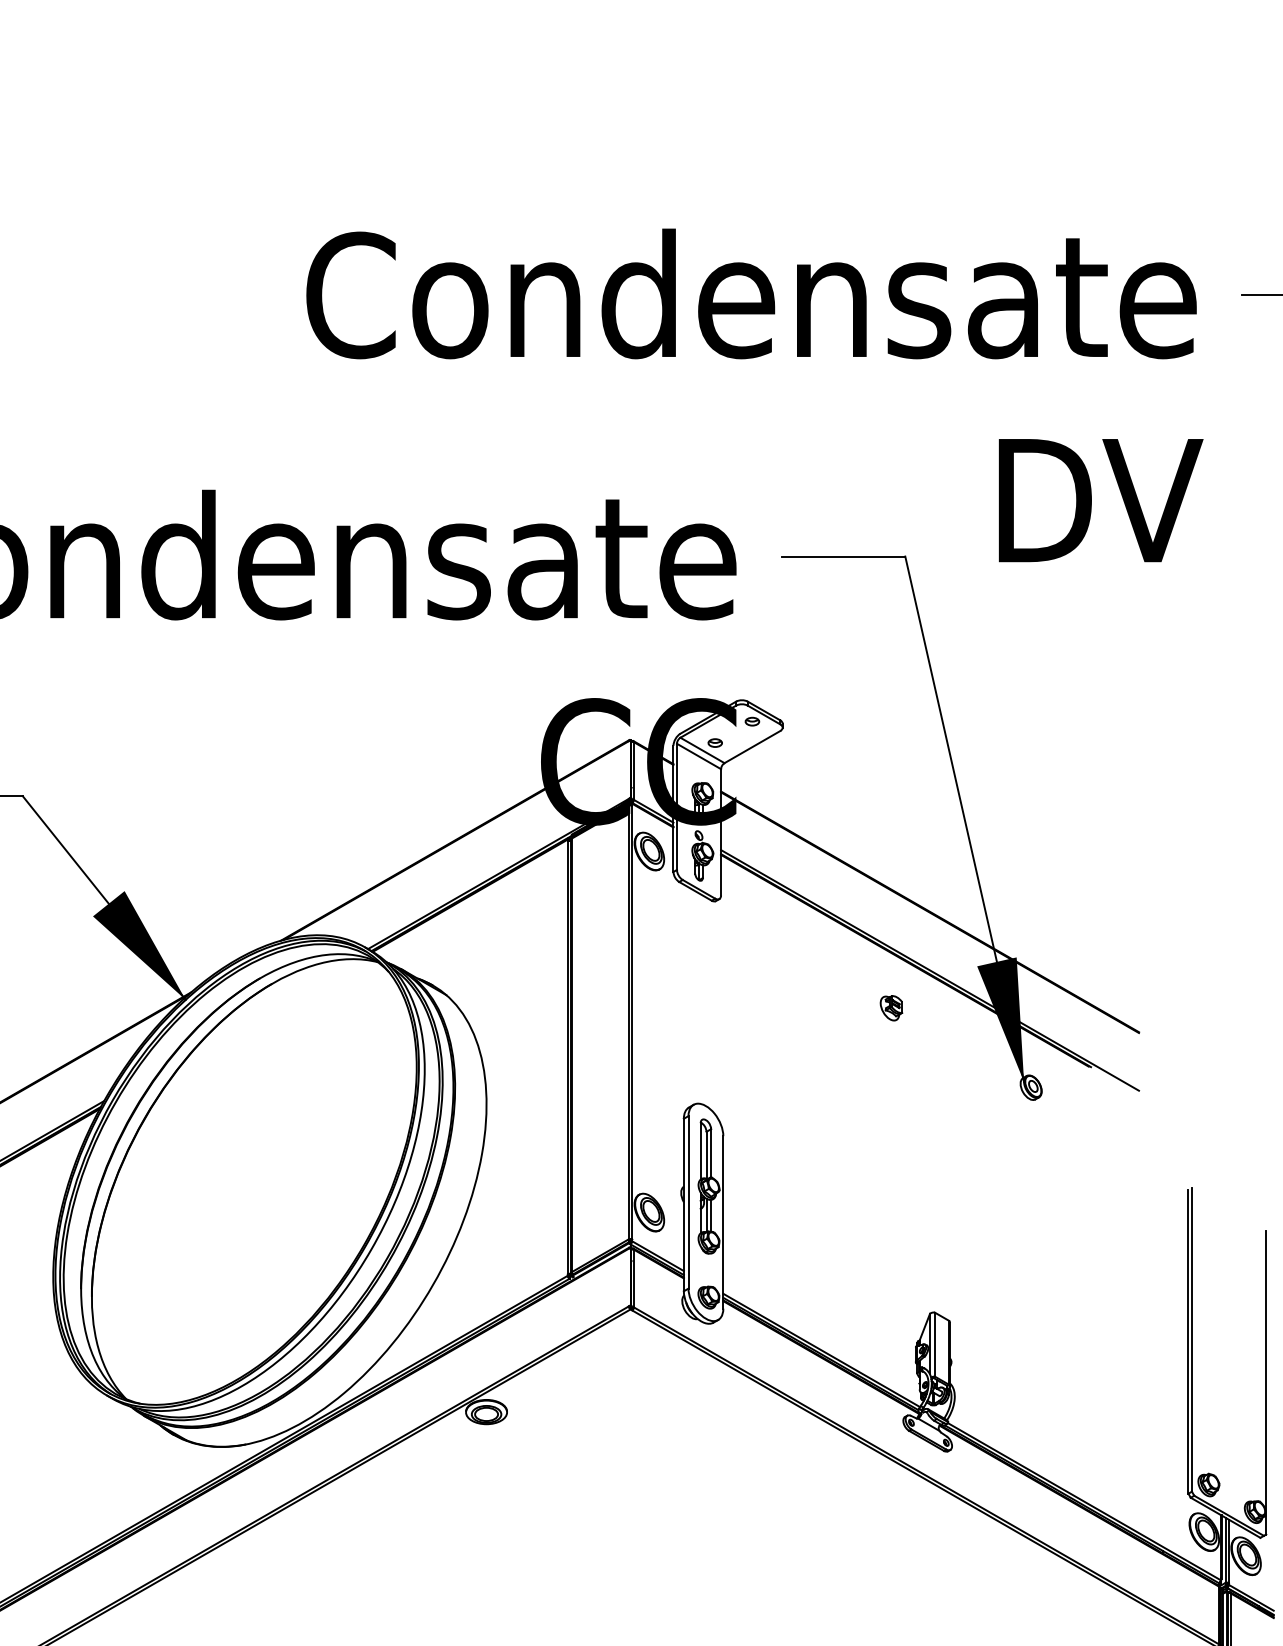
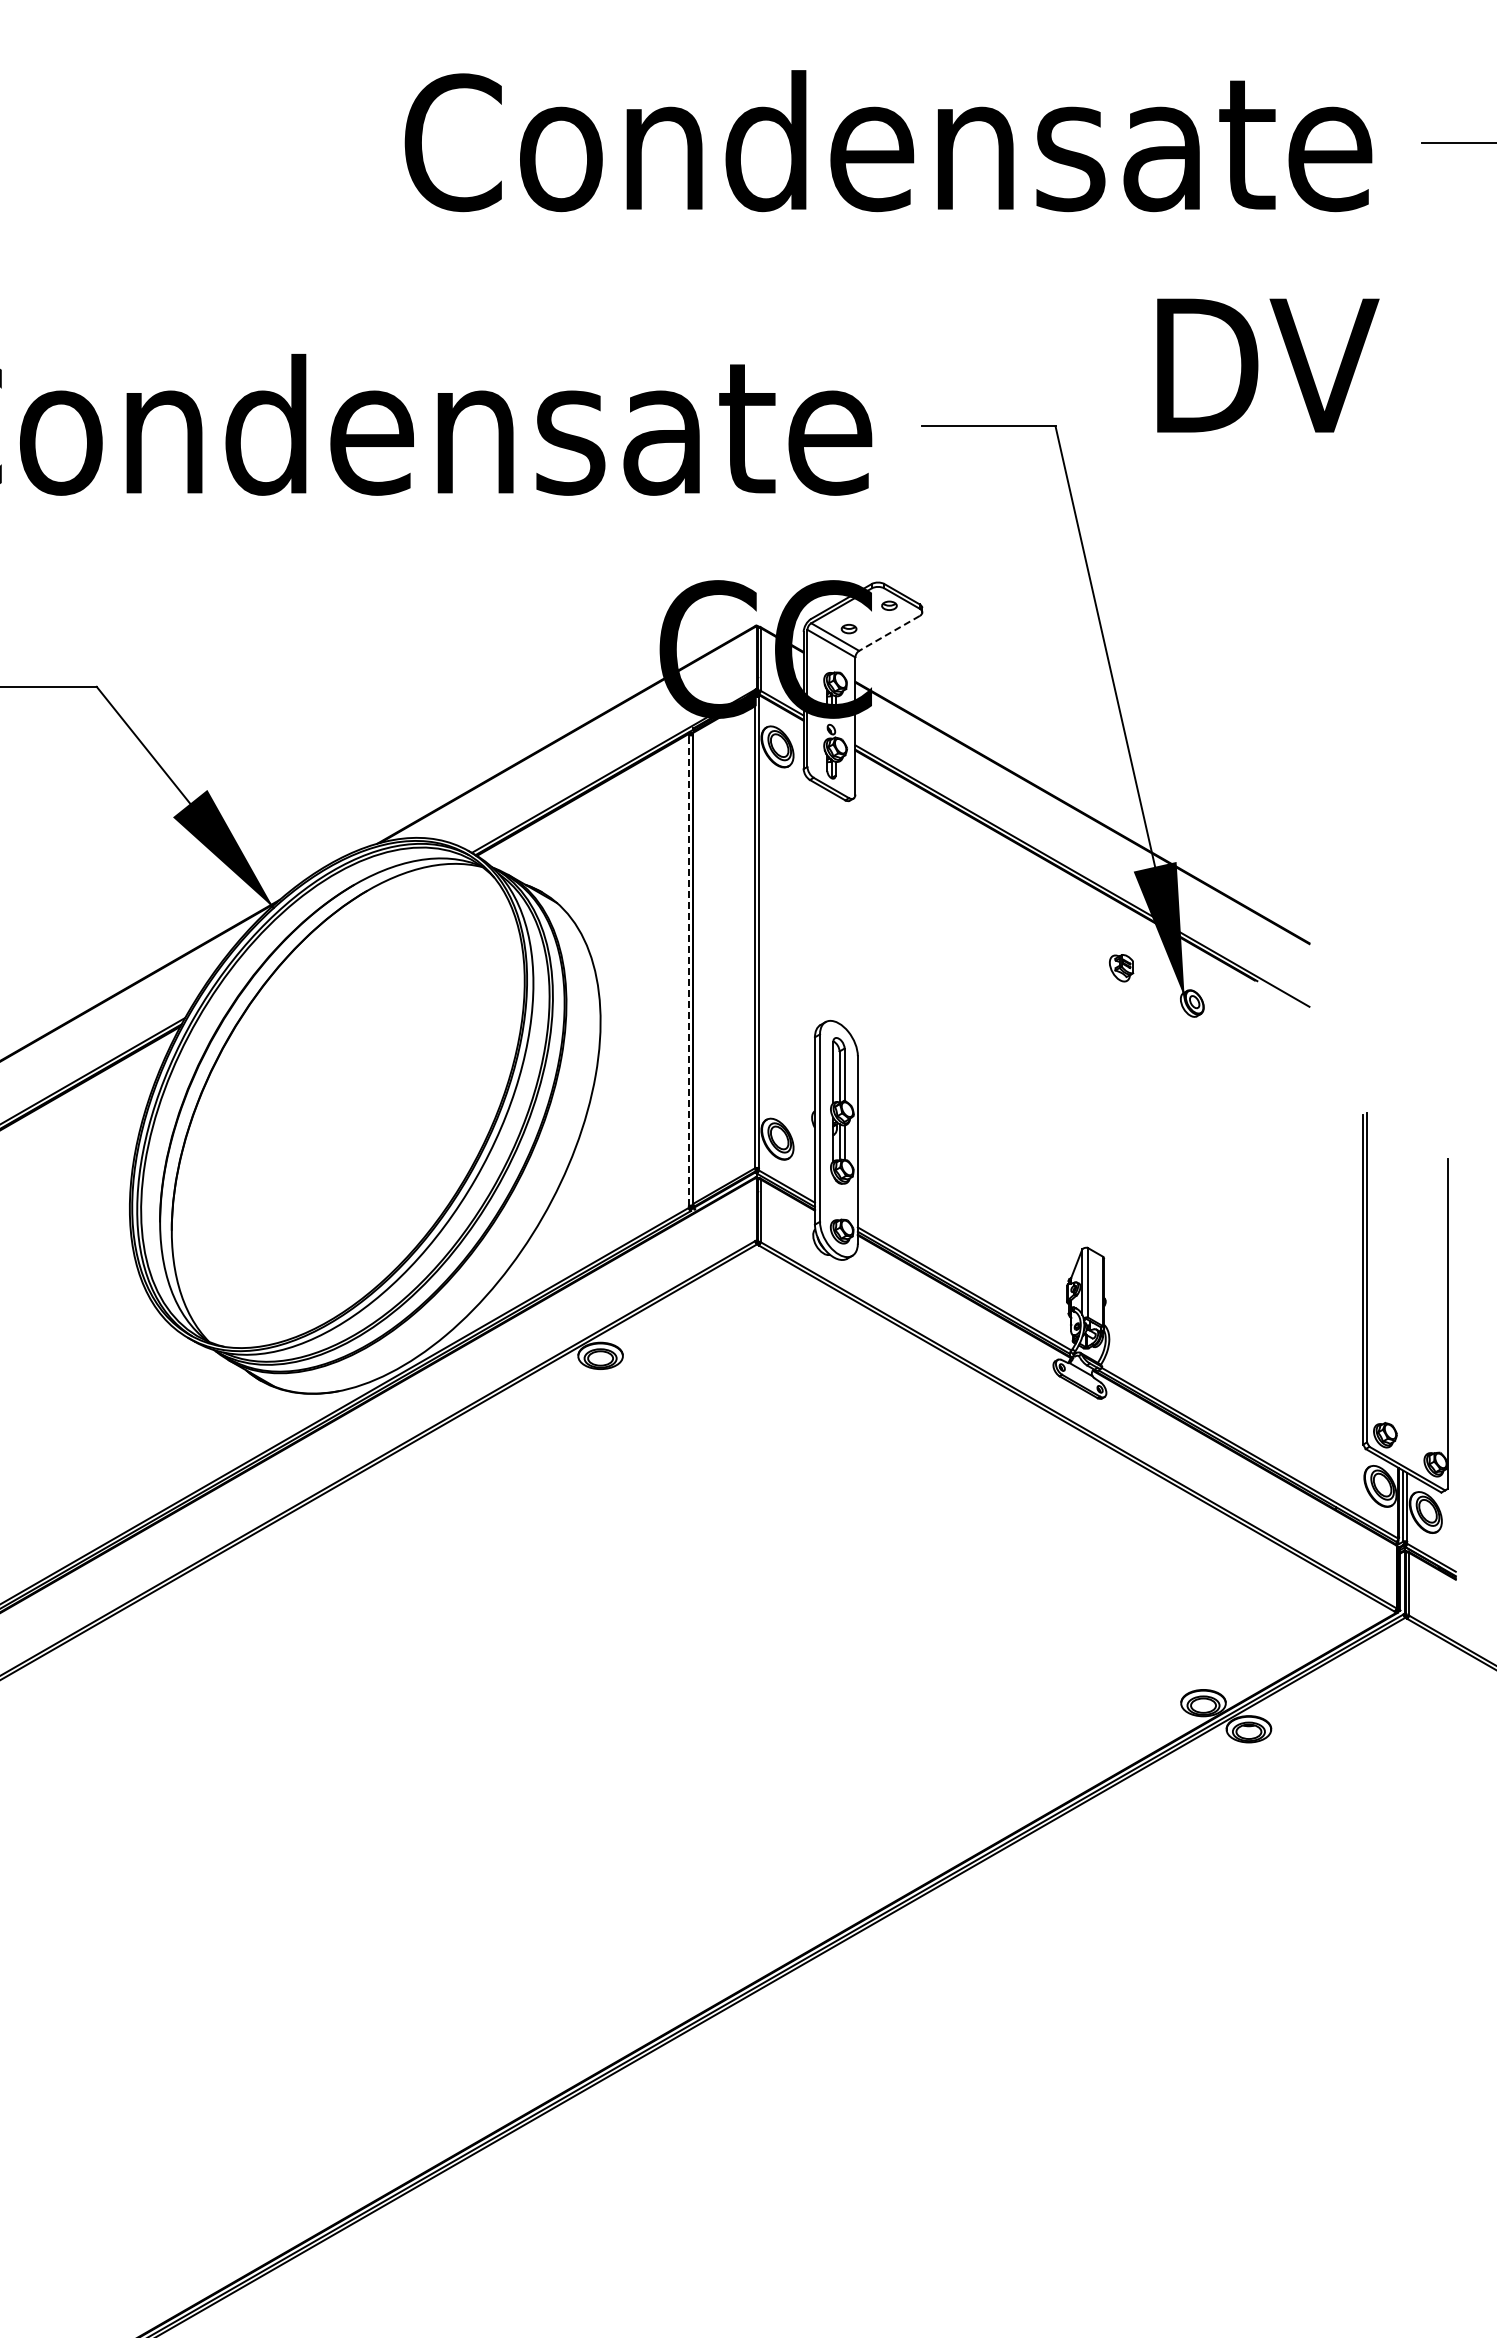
line: (752, 747) -> (889, 633), solid -> dashed
part: (891, 1008) -> (1121, 968), moved
line: (567, 1057) -> (688, 970), solid -> dashed

